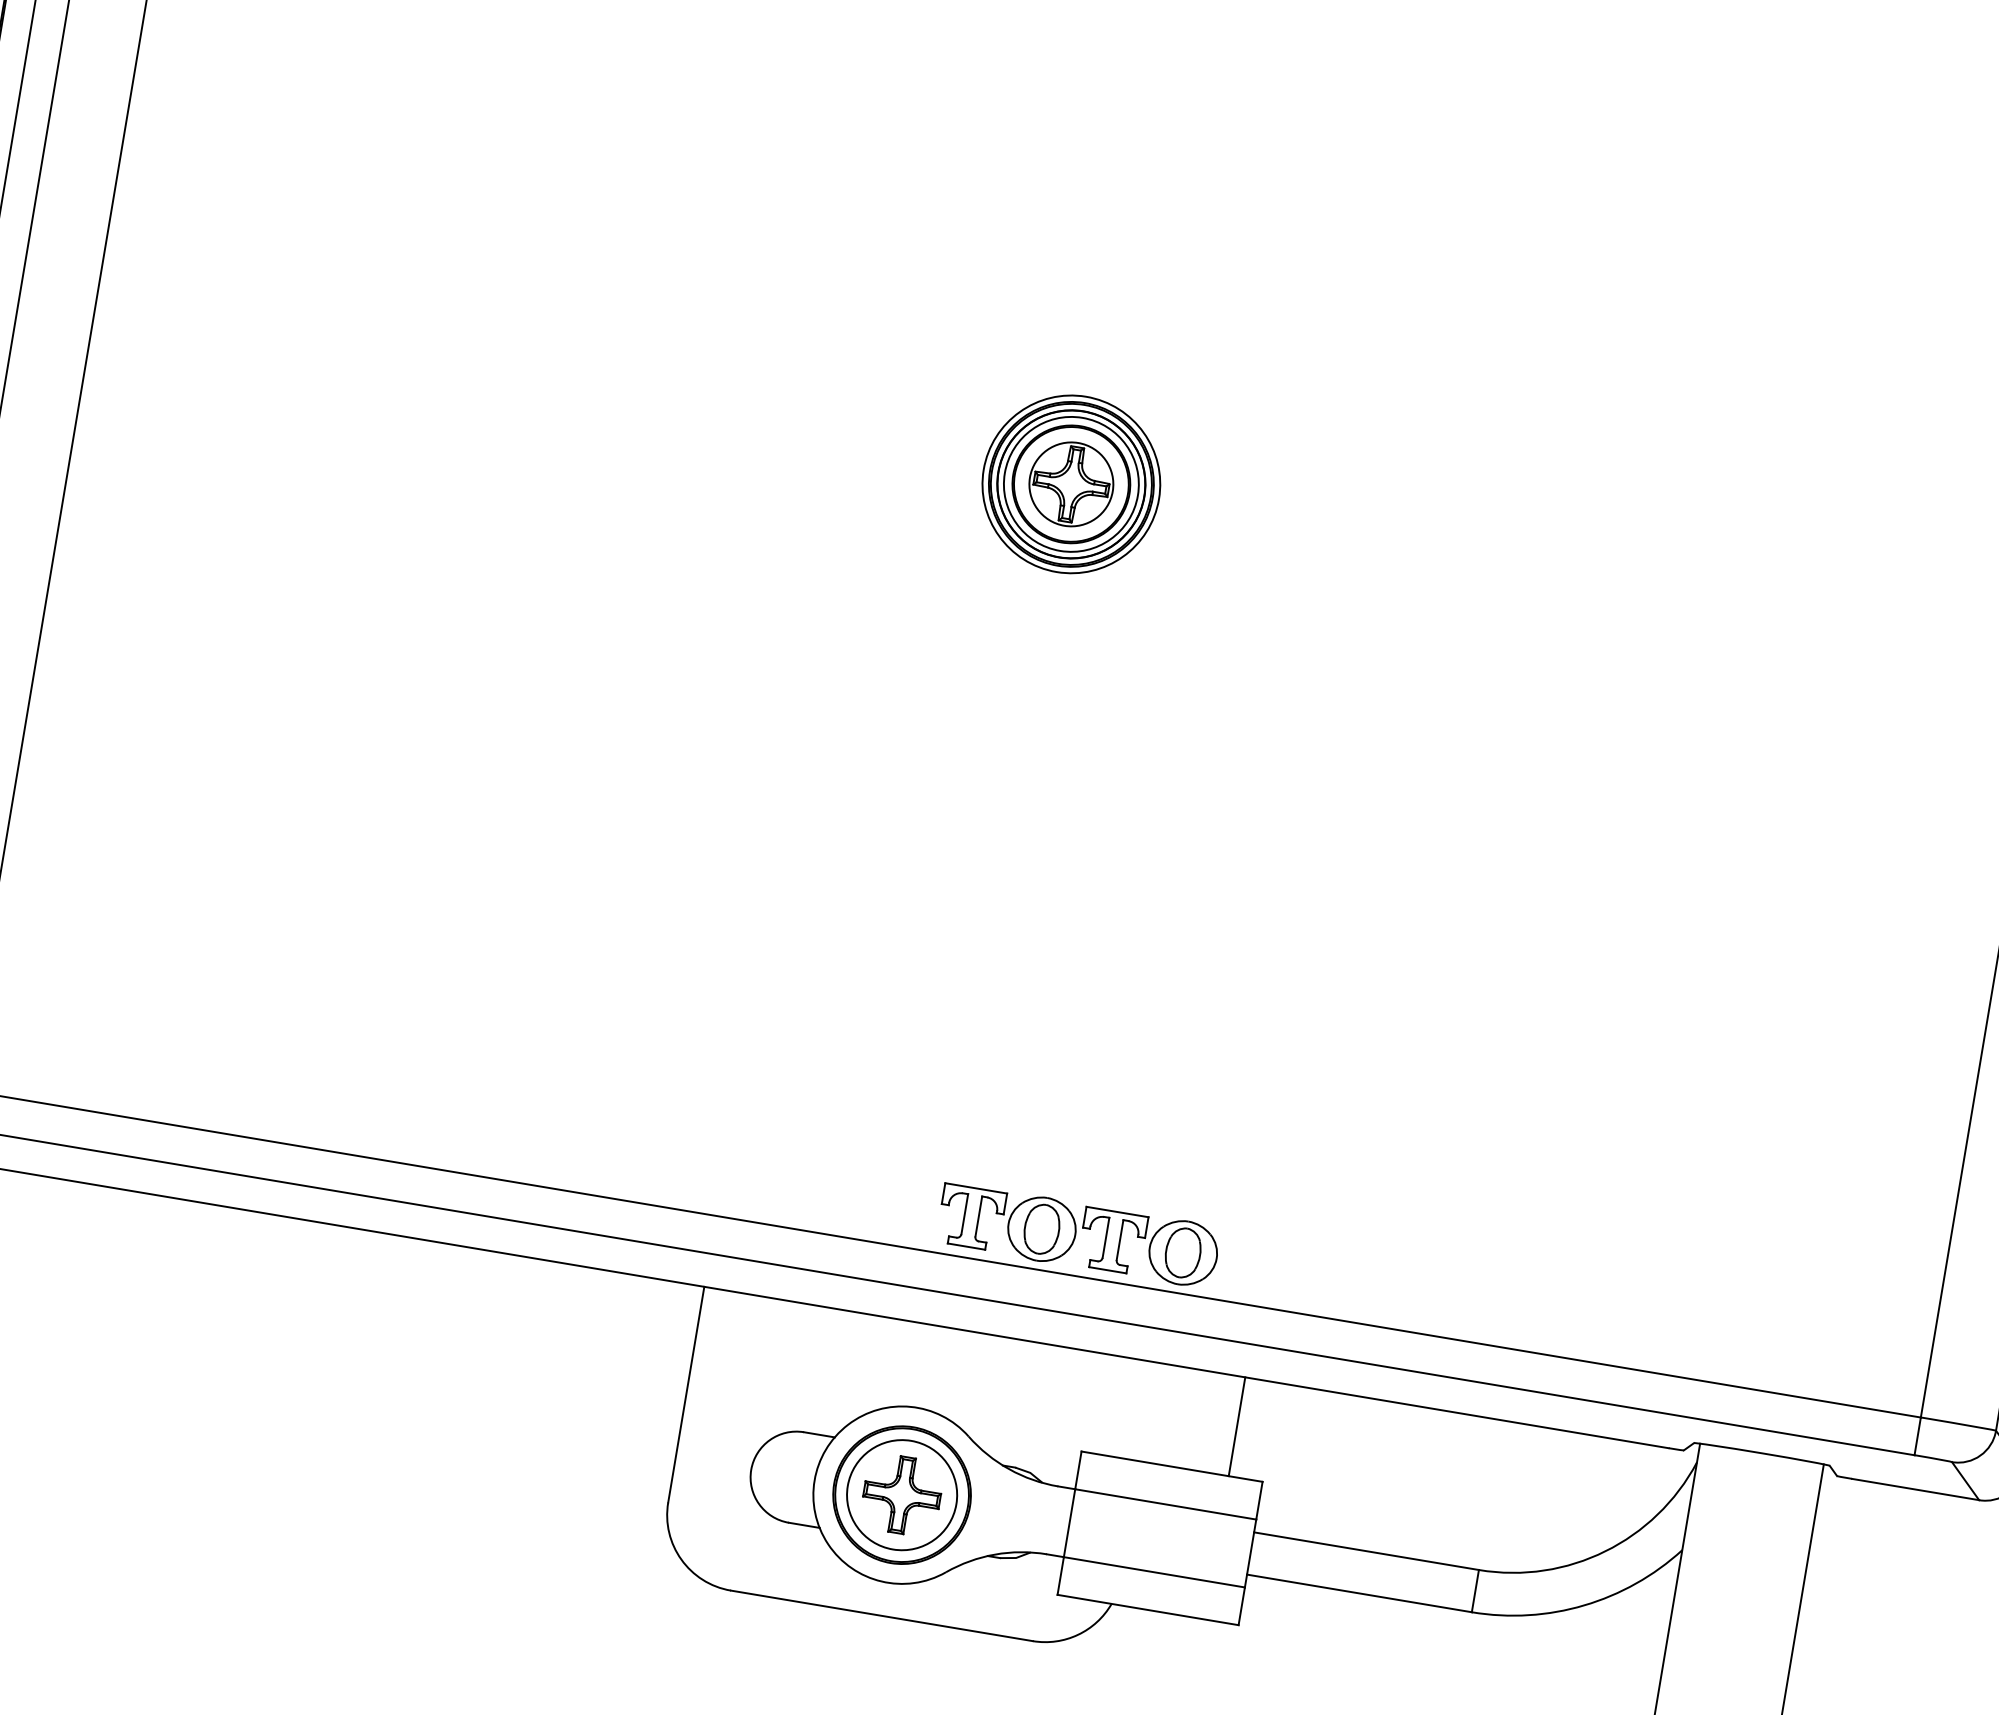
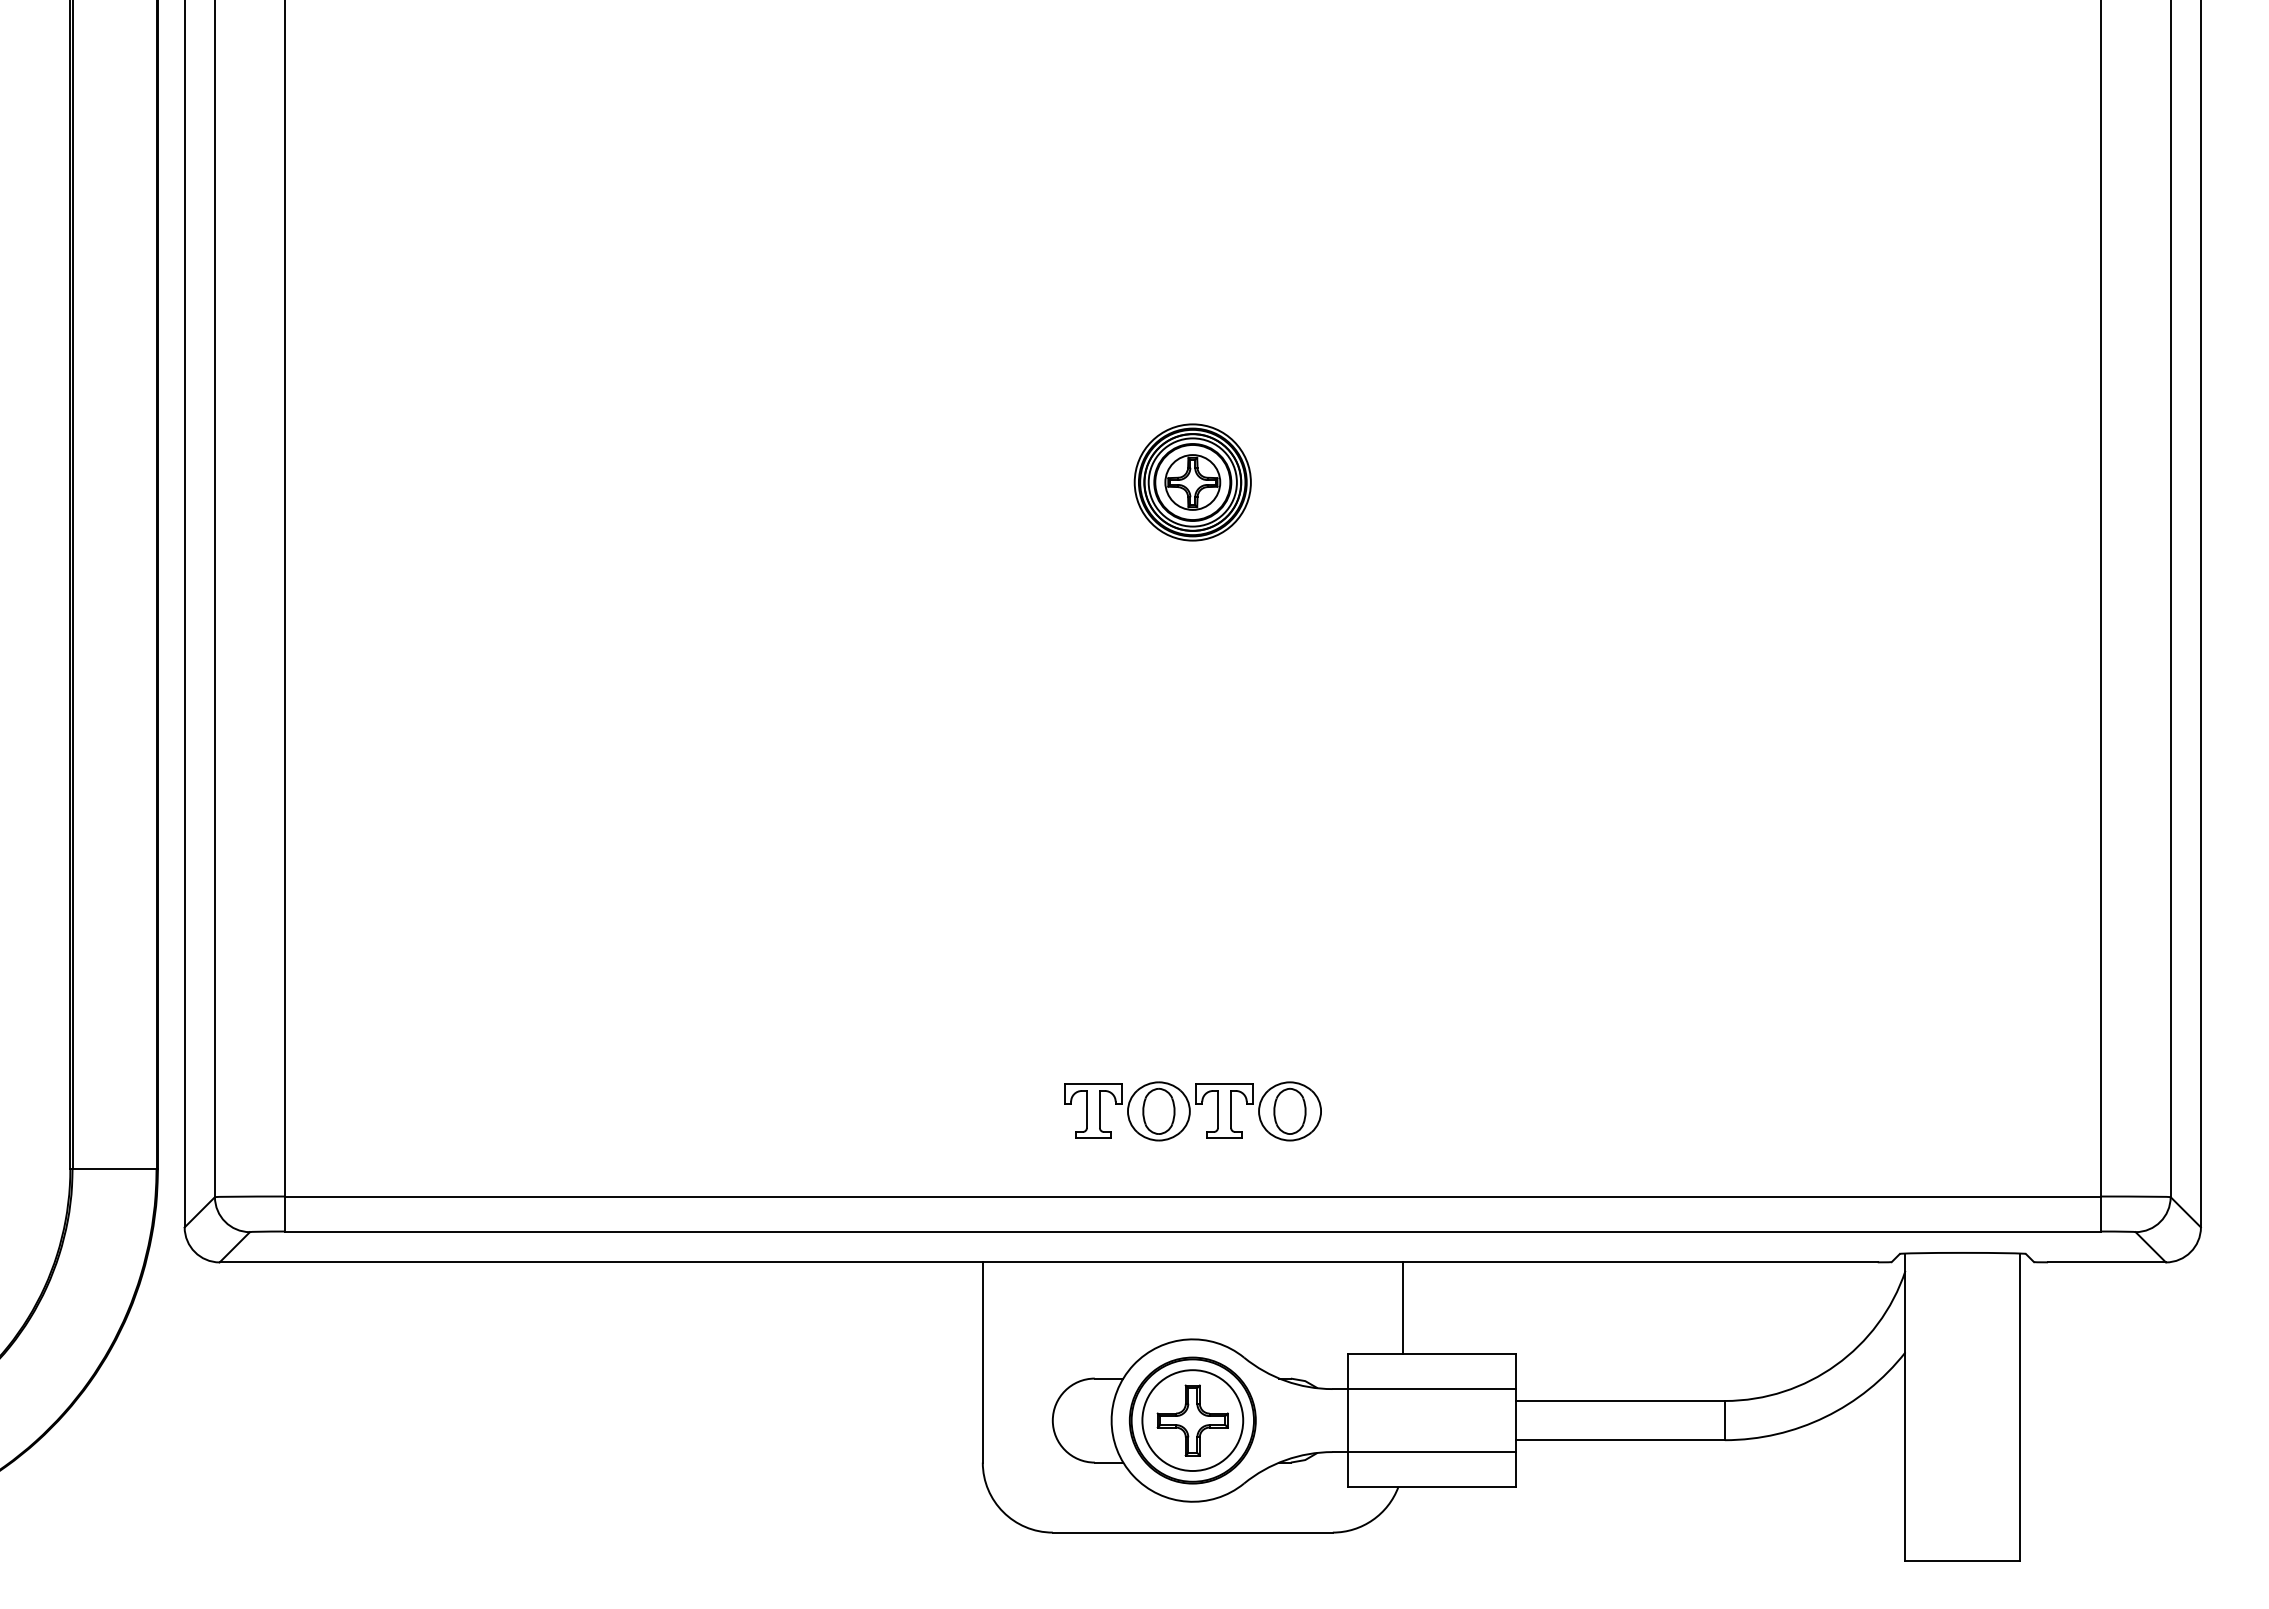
part: (1070, 484) -> (1192, 482), size x0.71
part: (1078, 1235) -> (1192, 1111), moved
line: (1236, 1426) -> (1402, 1308), moved

